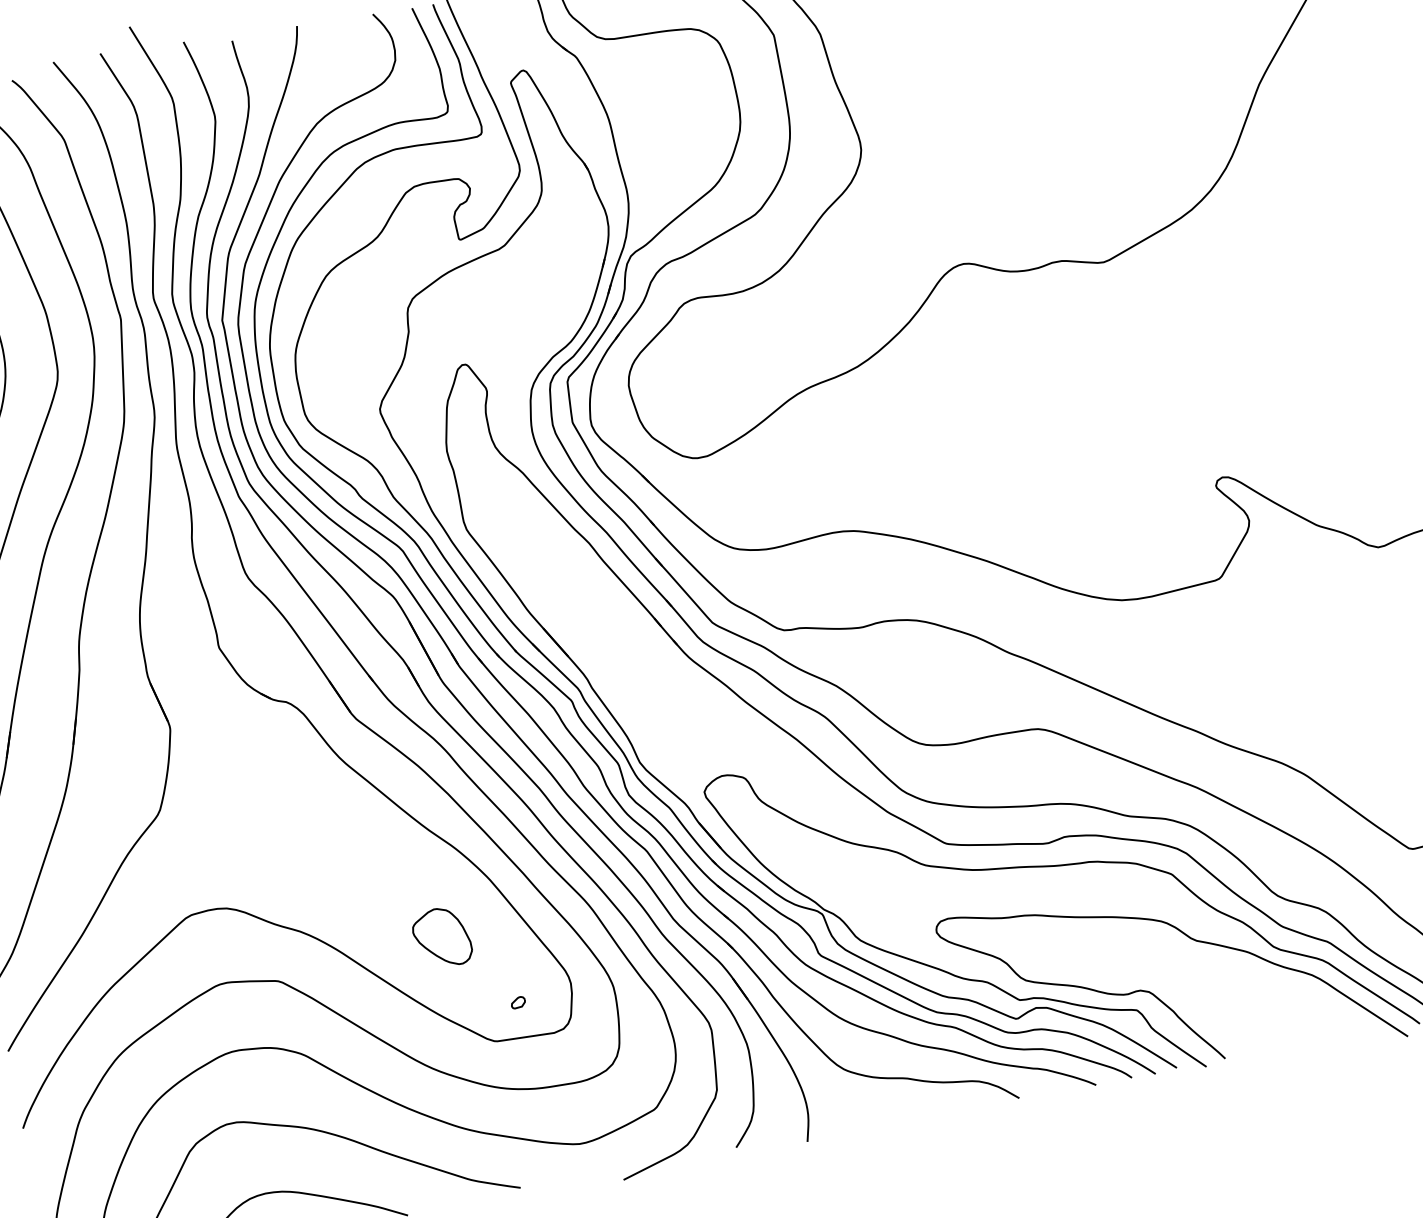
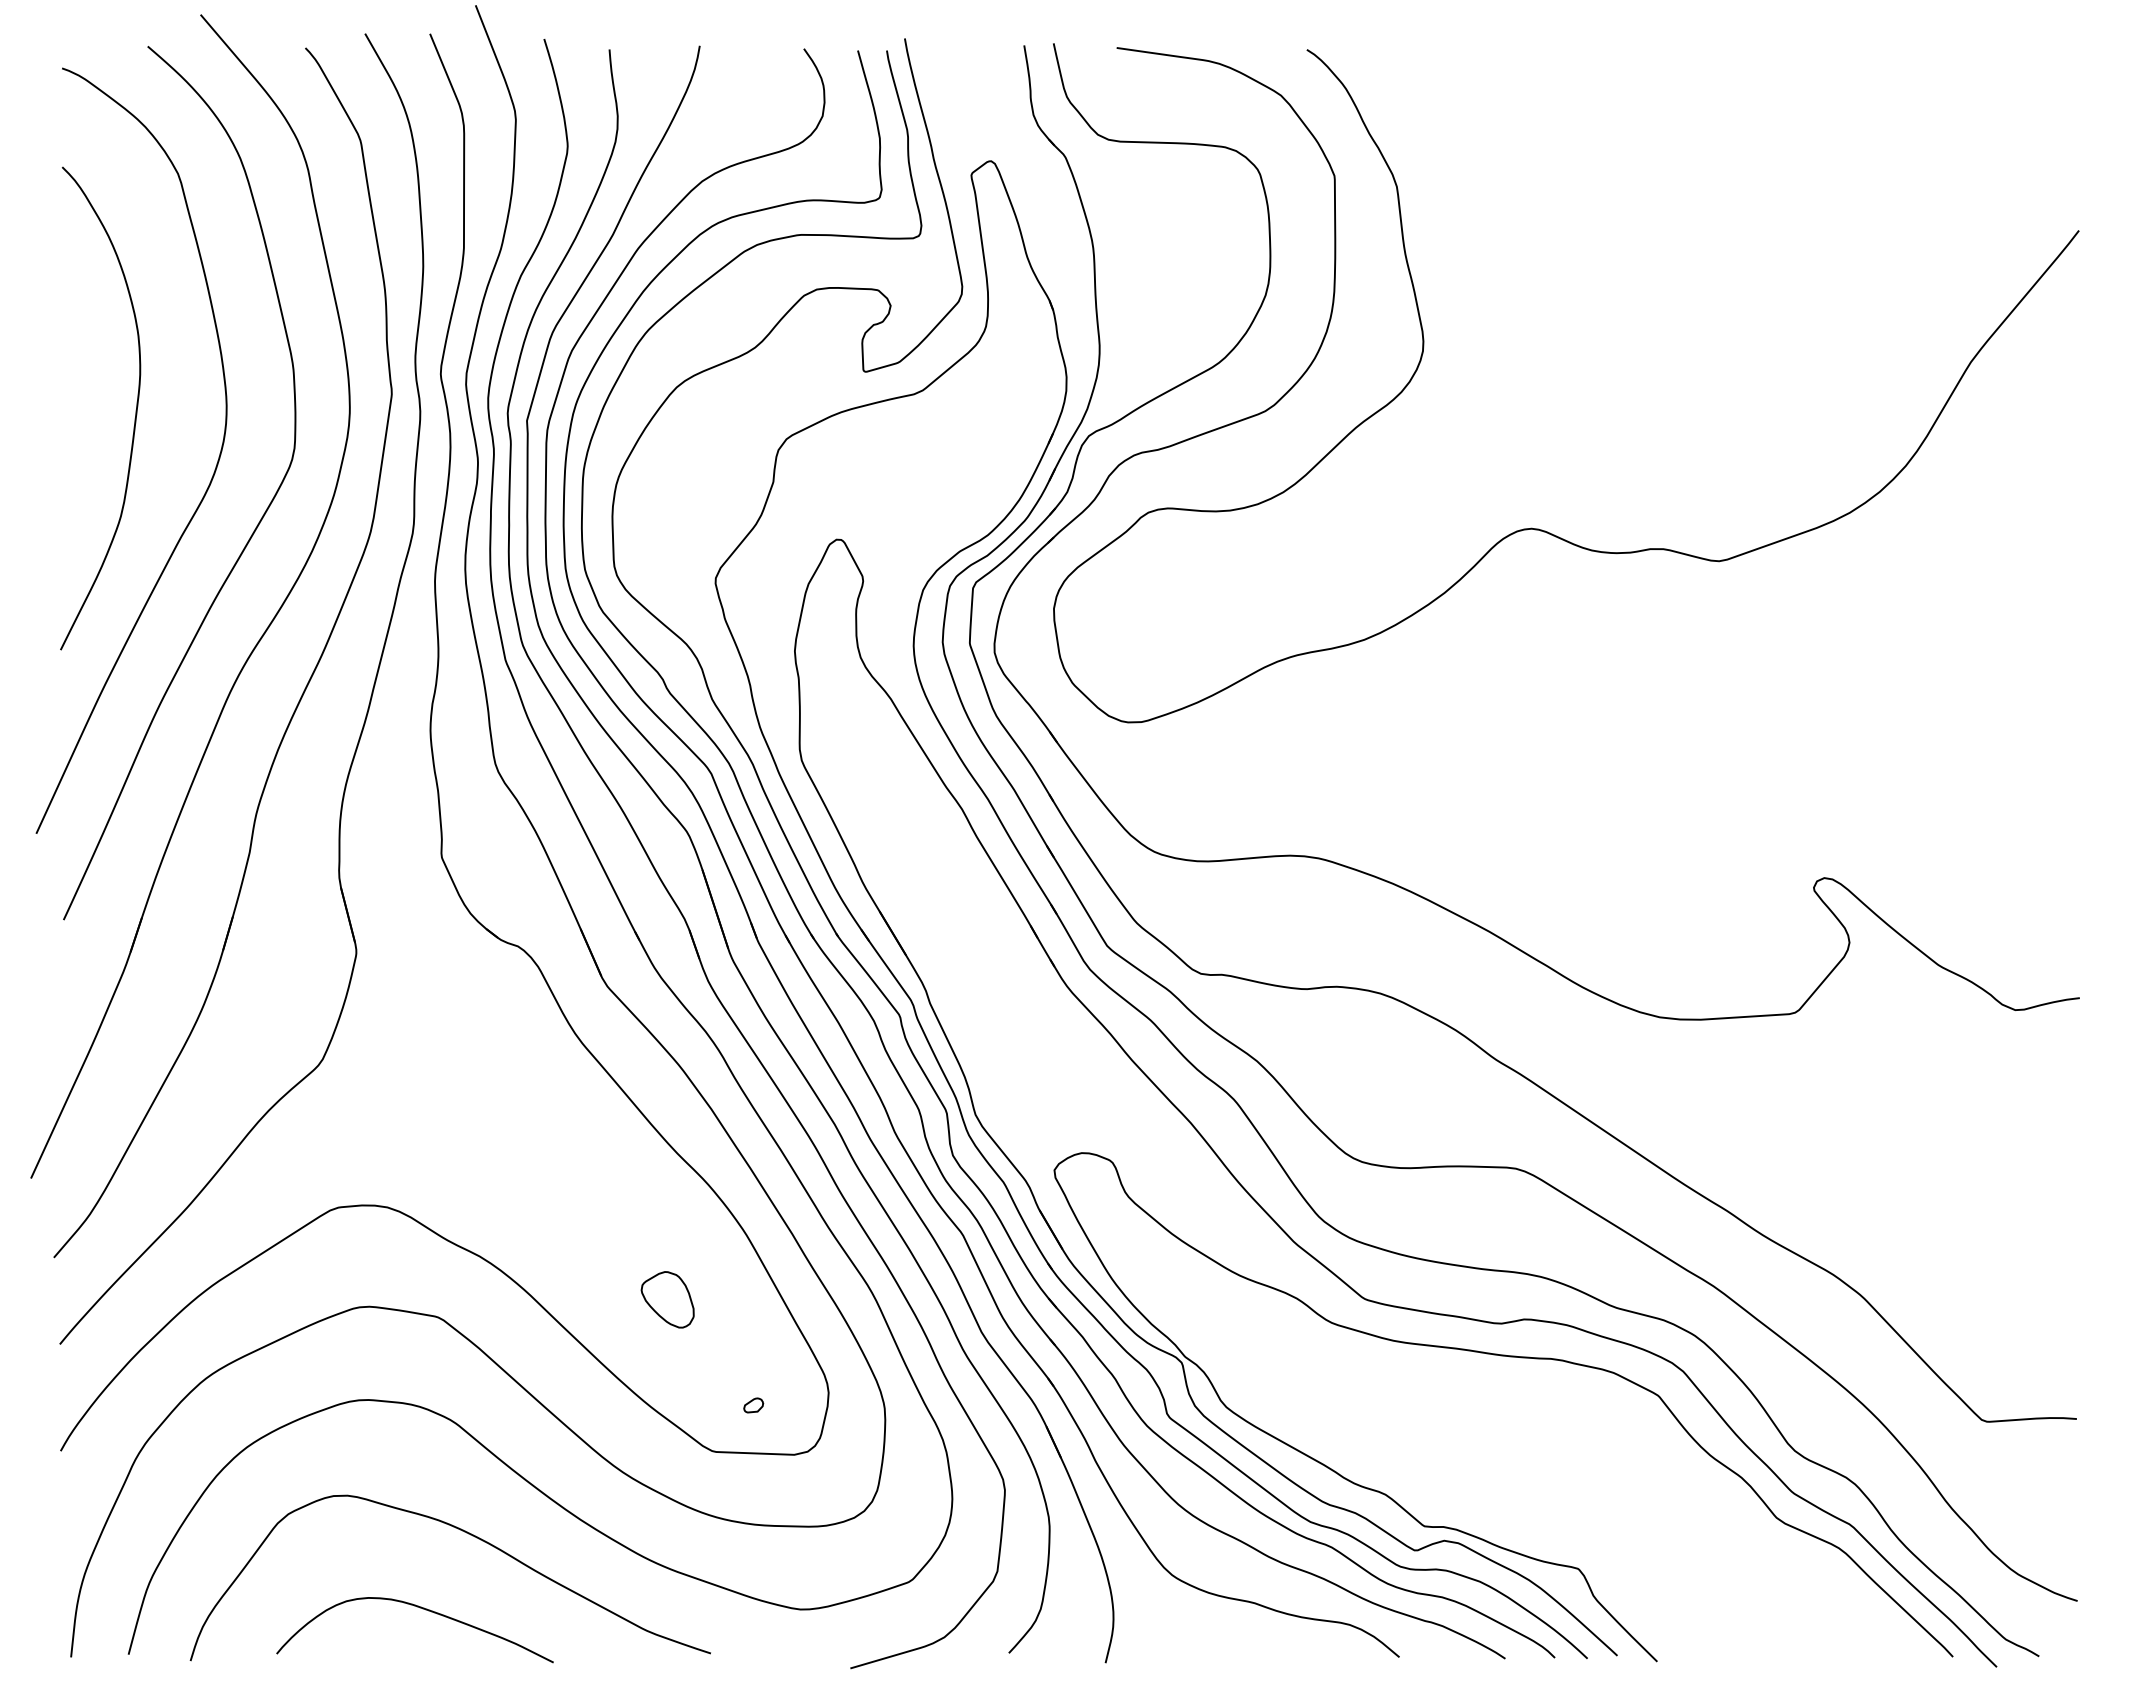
part: (441, 937) -> (667, 1299), size x0.7
curve: (1157, 997) -> (1609, 1556), removed

